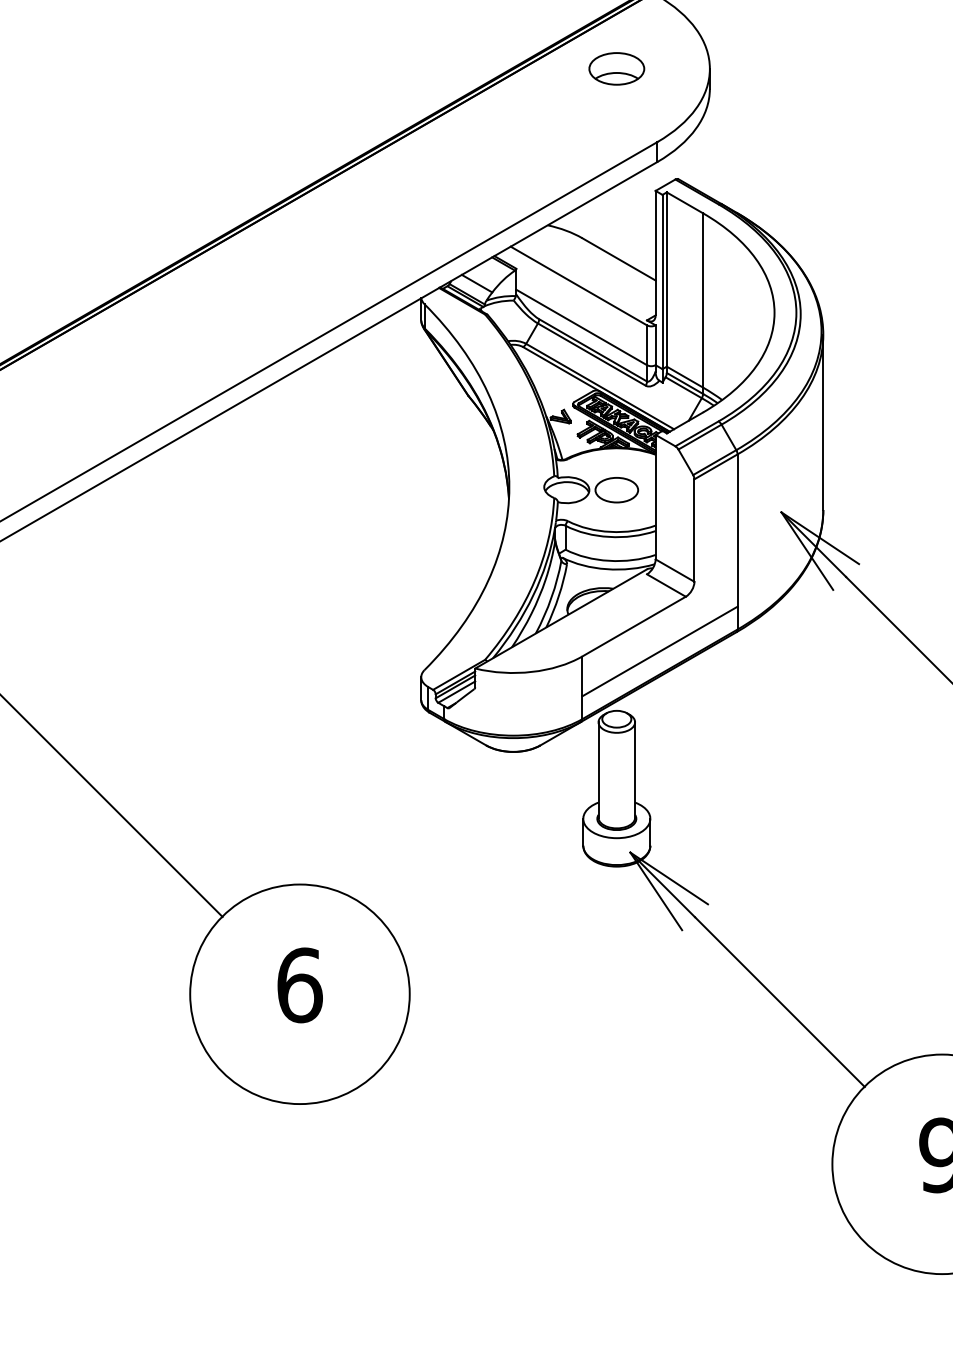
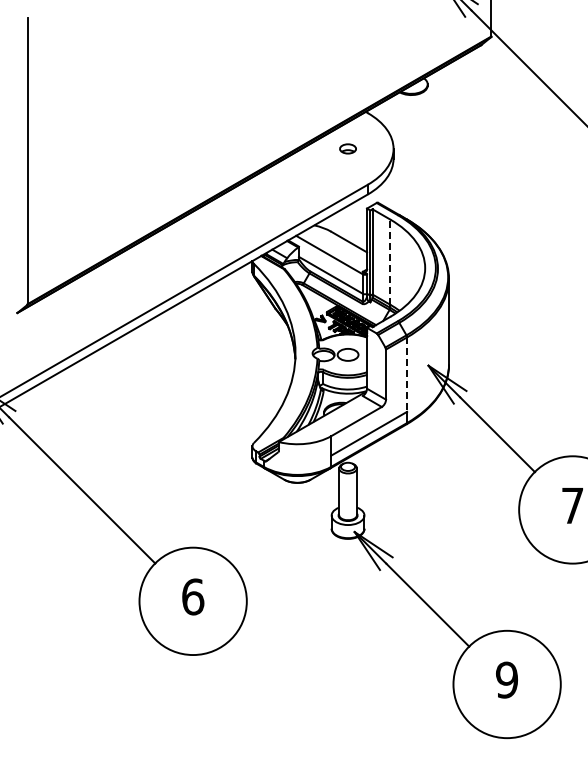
part: (615, 68) -> (347, 148), size x0.6
line: (703, 301) -> (390, 262), solid -> dashed
line: (738, 532) -> (407, 375), solid -> dashed

